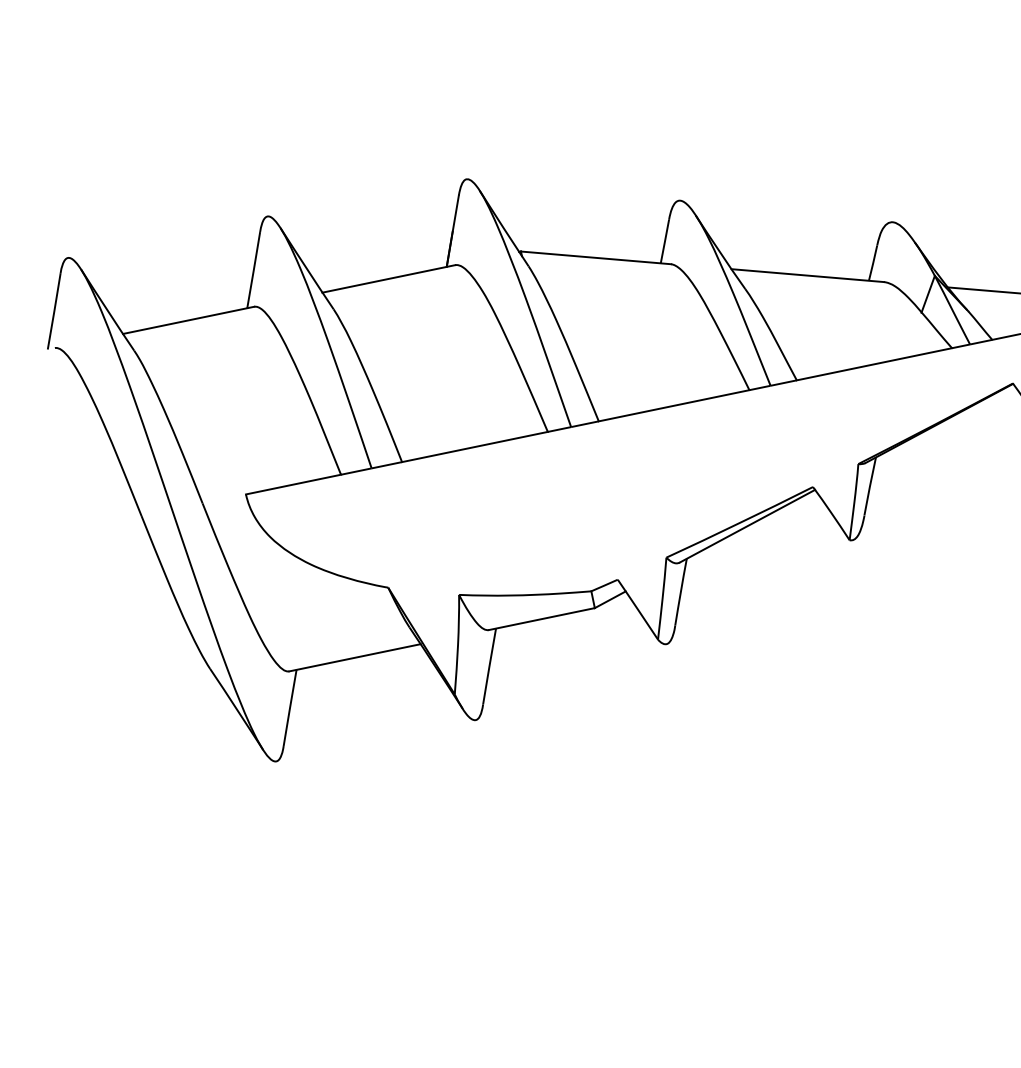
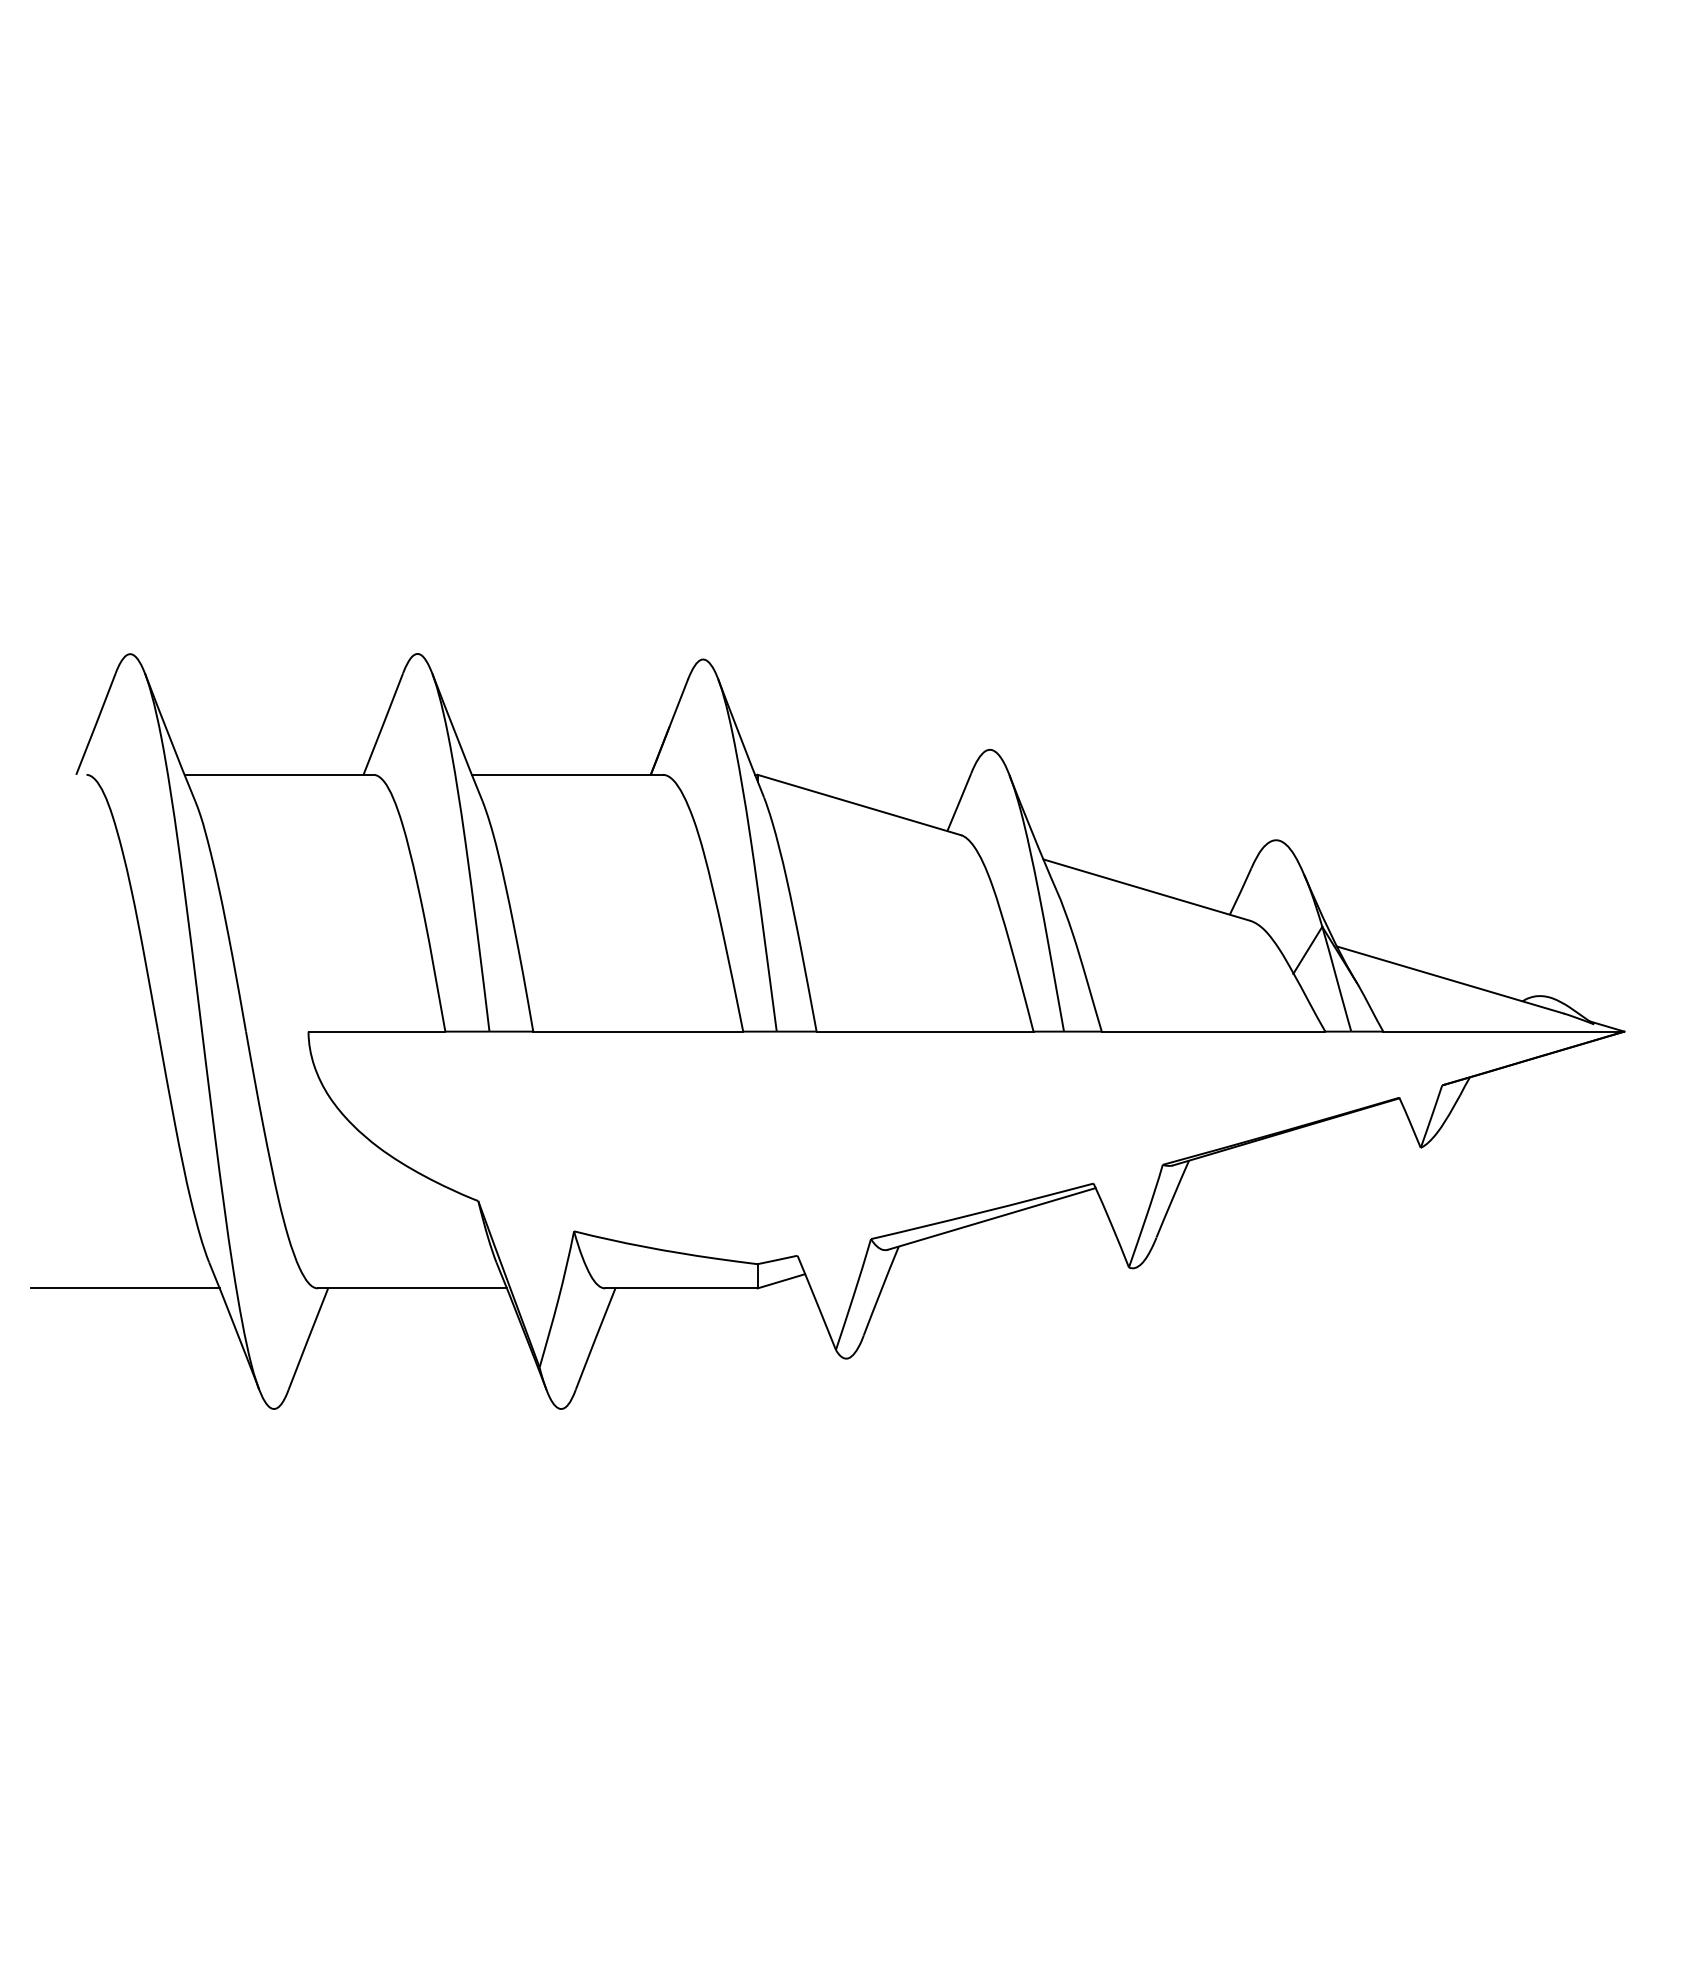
line: (155, 699) -> (124, 1288), added

